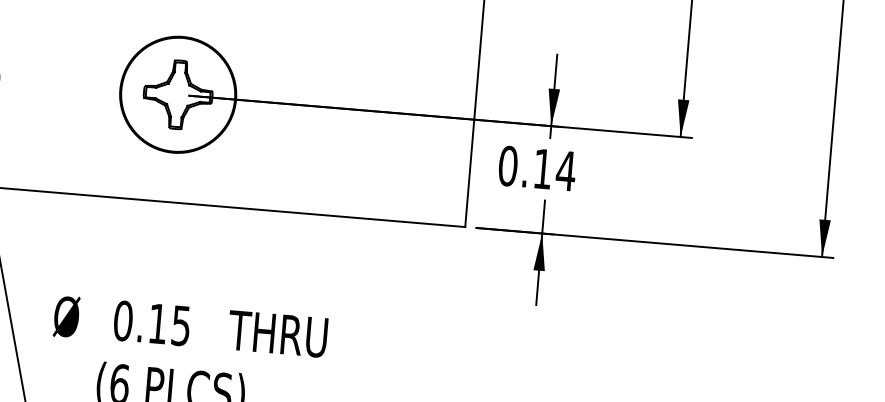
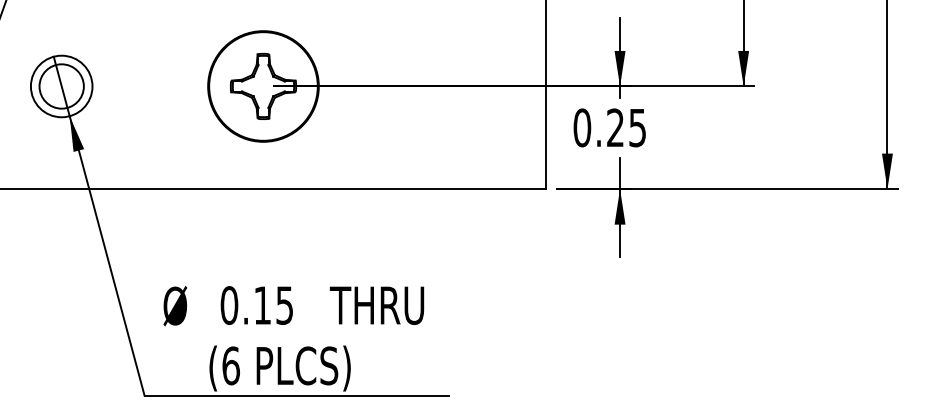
text: (554, 169) -> (626, 127), 0.14 -> 0.25

